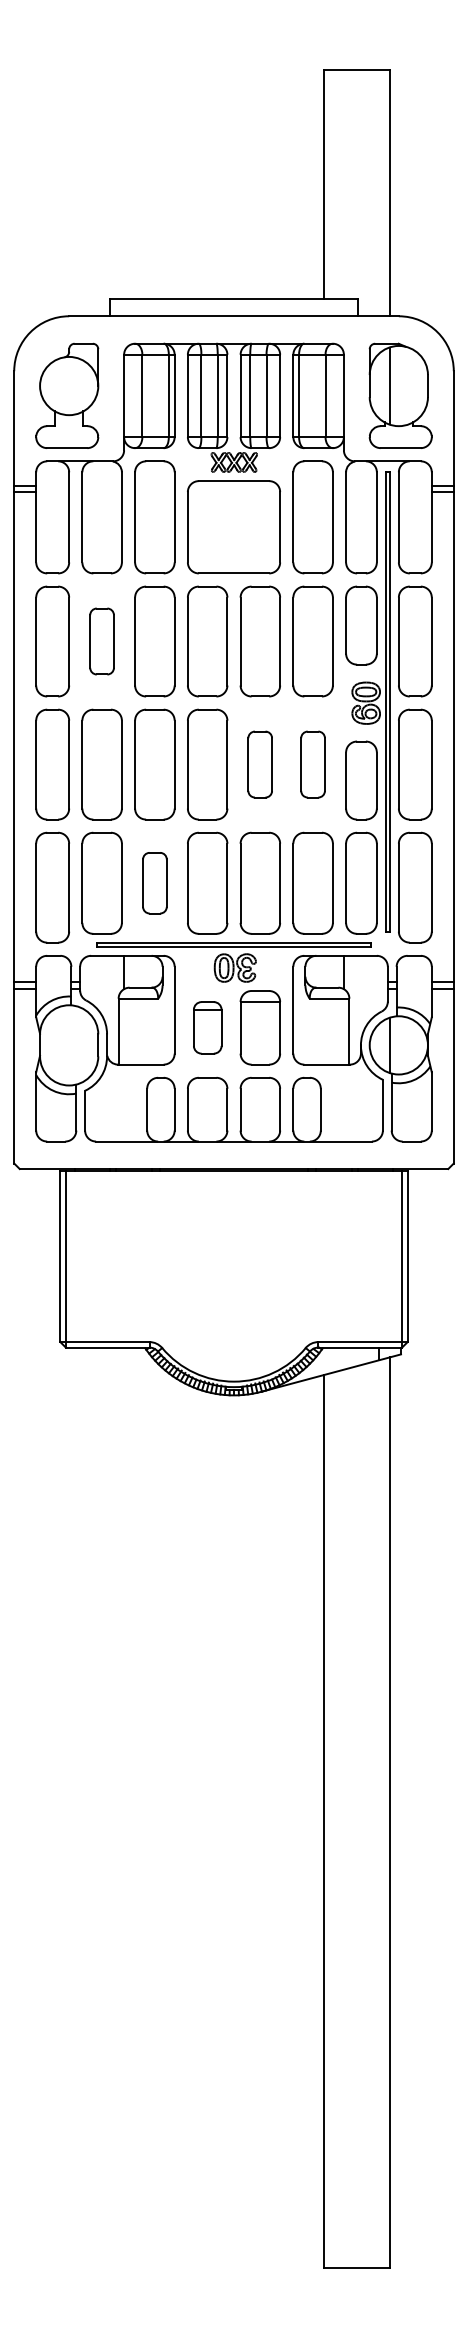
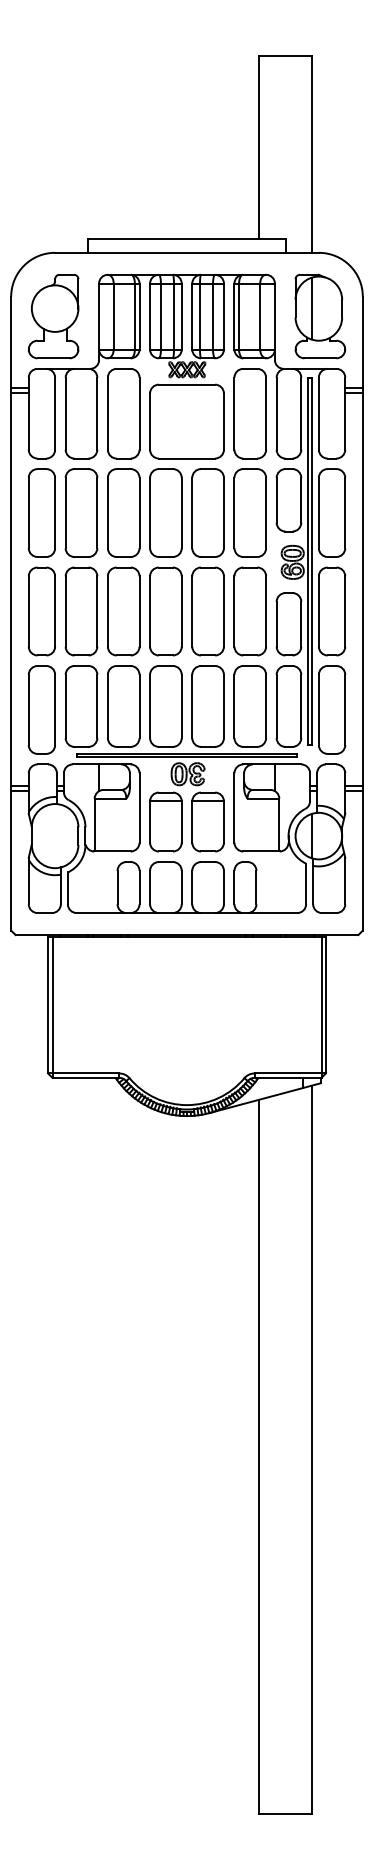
part: (101, 641) -> (80, 513), size x1.67
part: (259, 764) -> (207, 611), size x1.67
part: (312, 764) -> (249, 611), size x1.67
part: (154, 882) -> (123, 705), size x1.67
part: (207, 1027) -> (165, 821), size x1.43

